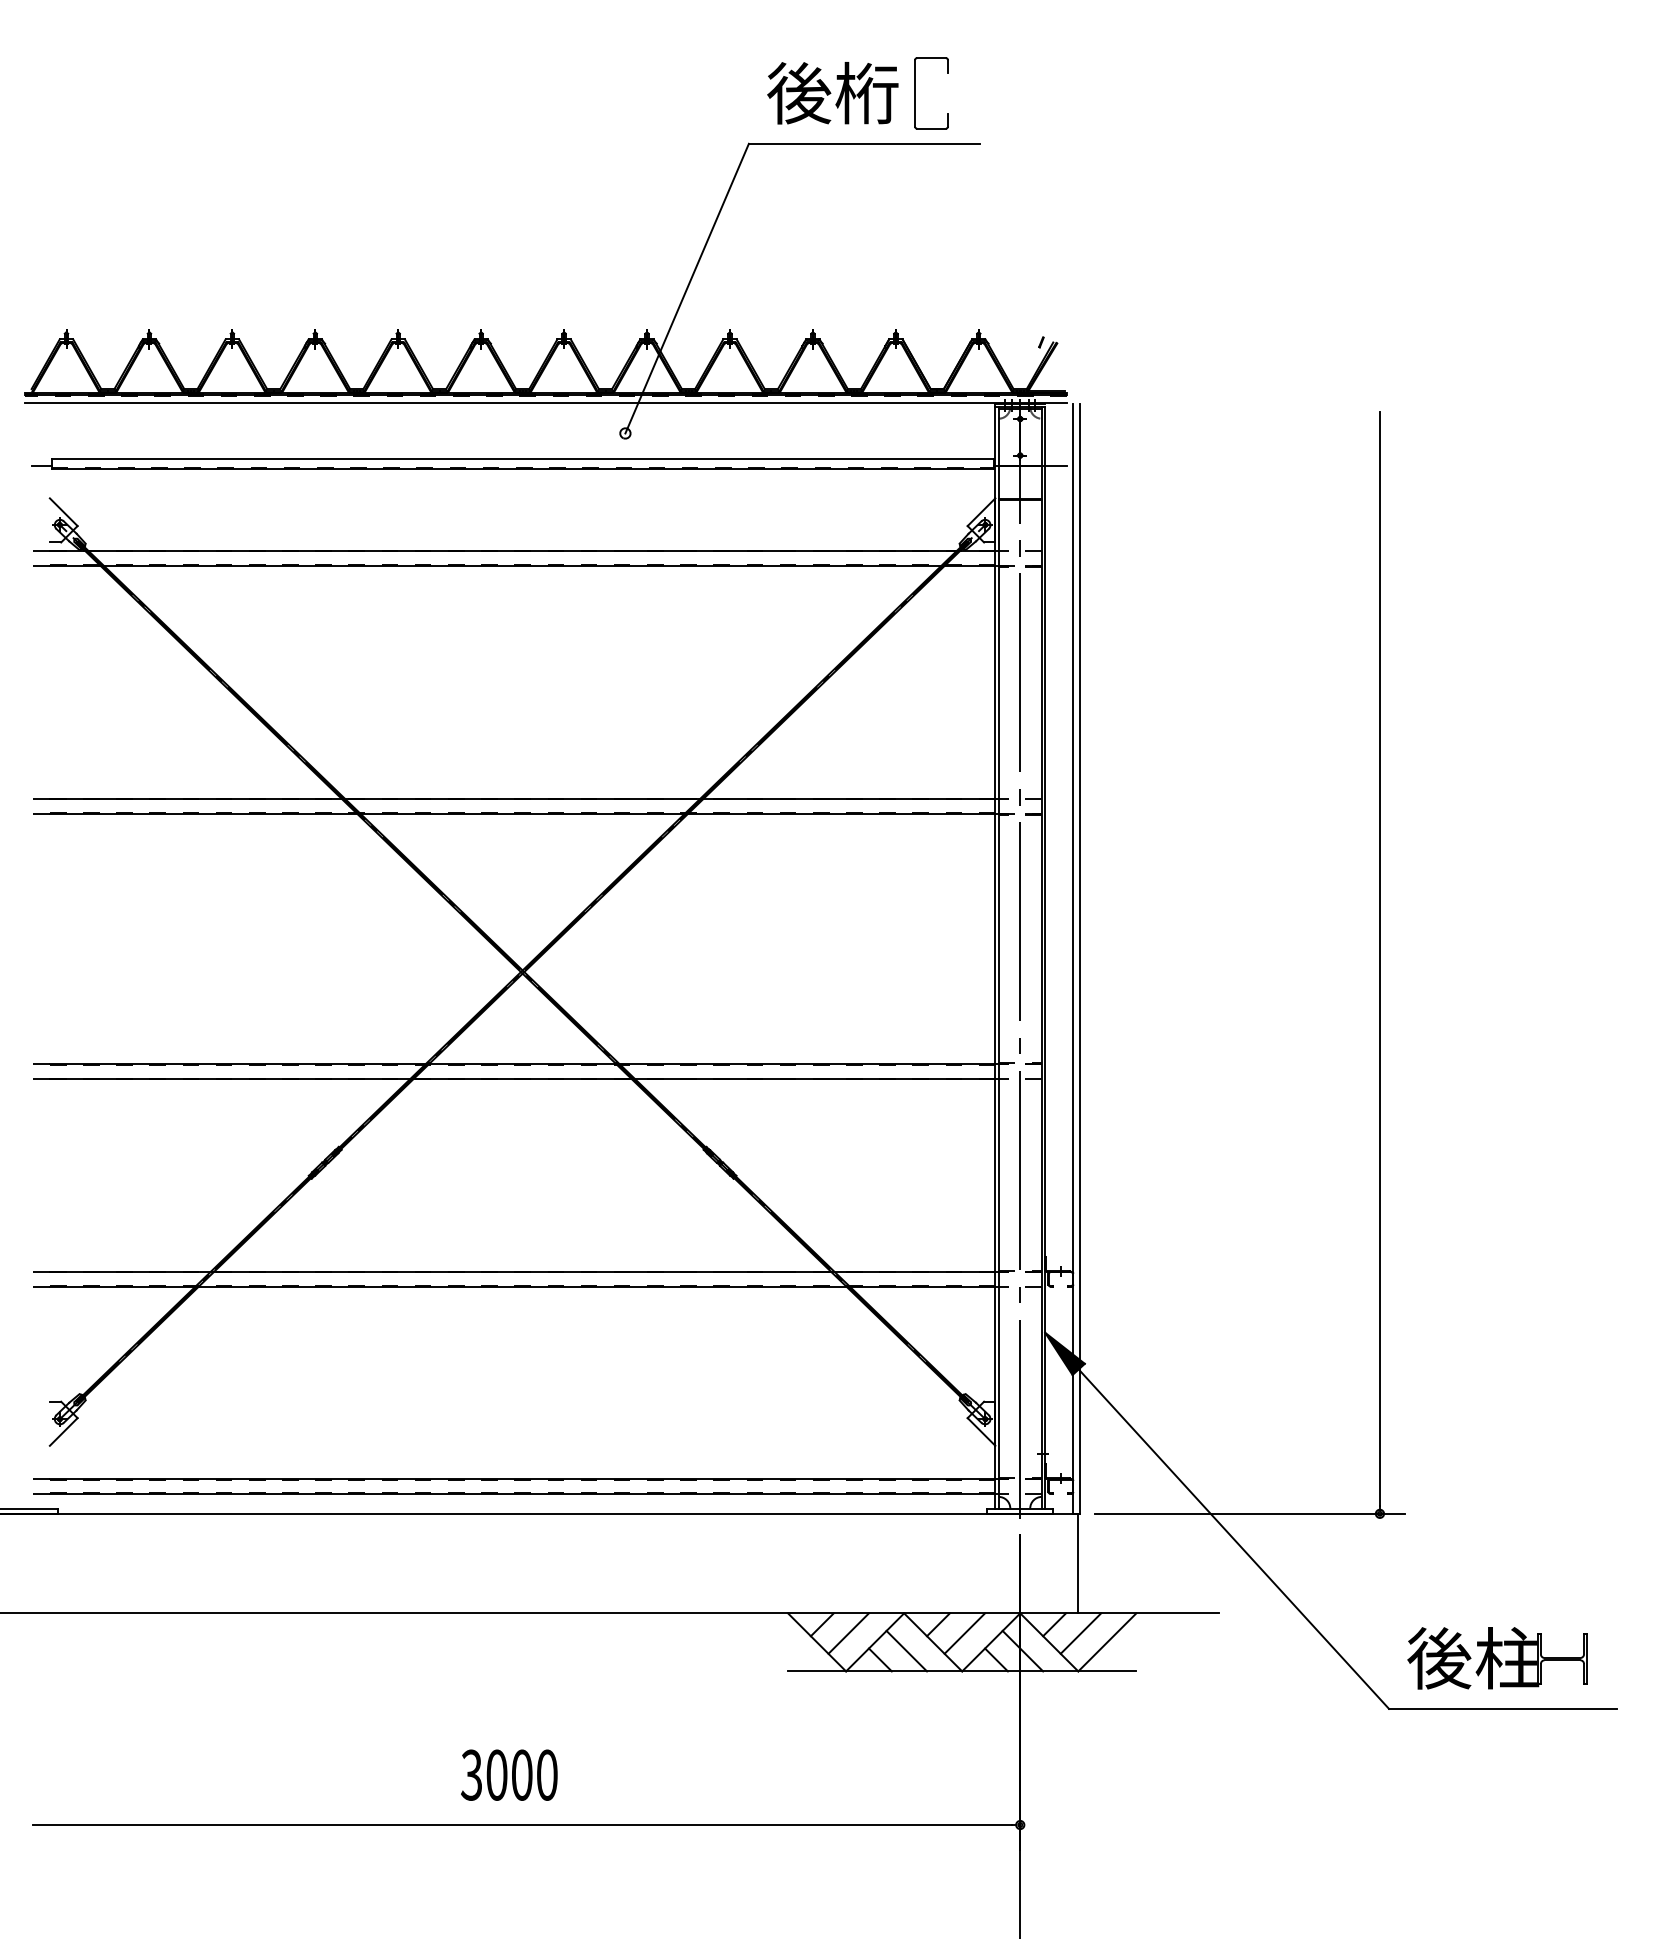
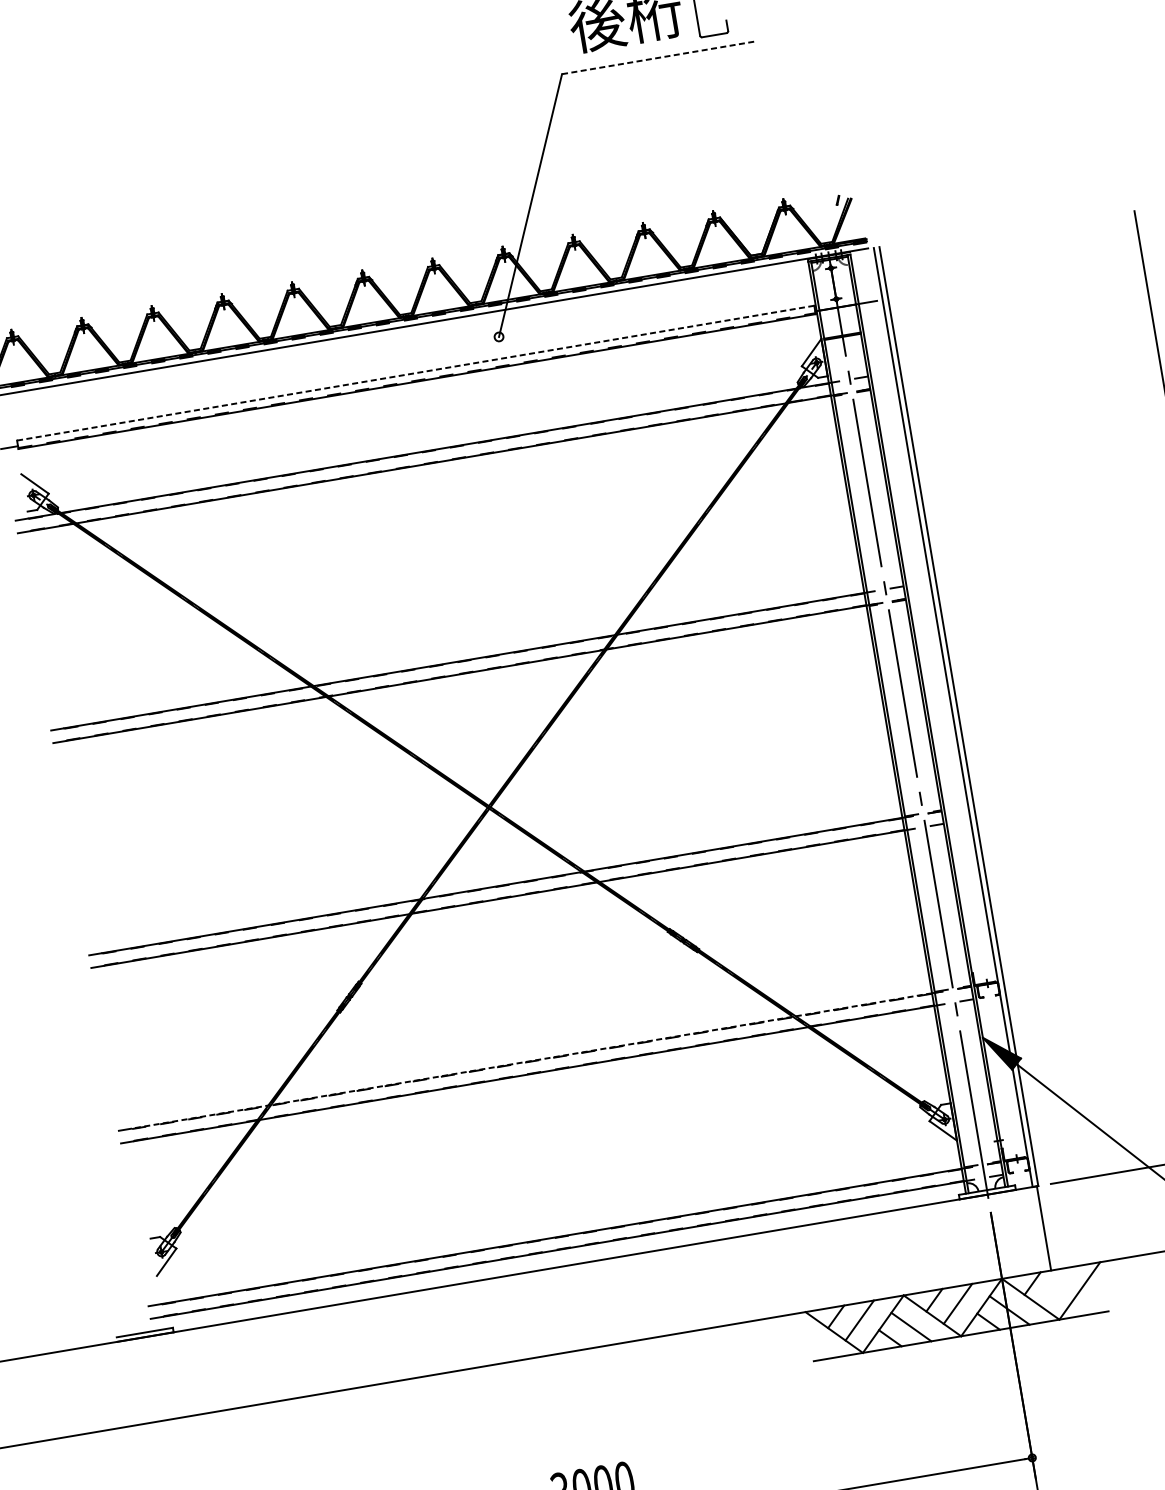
line: (864, 143) -> (659, 57), solid -> dashed
line: (523, 458) -> (416, 372), solid -> dashed
line: (522, 1271) -> (531, 1060), solid -> dashed
line: (1080, 1633) -> (1055, 1287), removed

